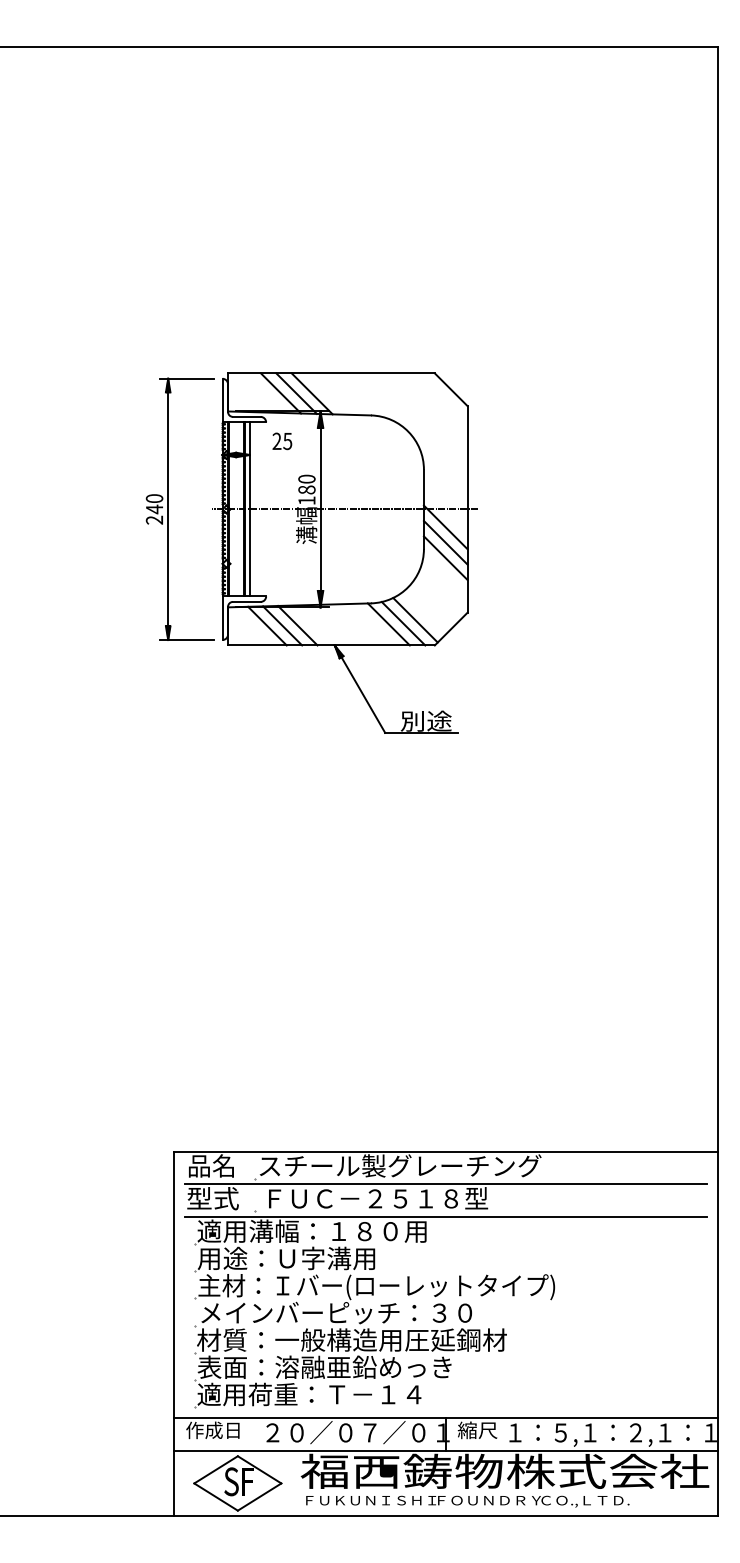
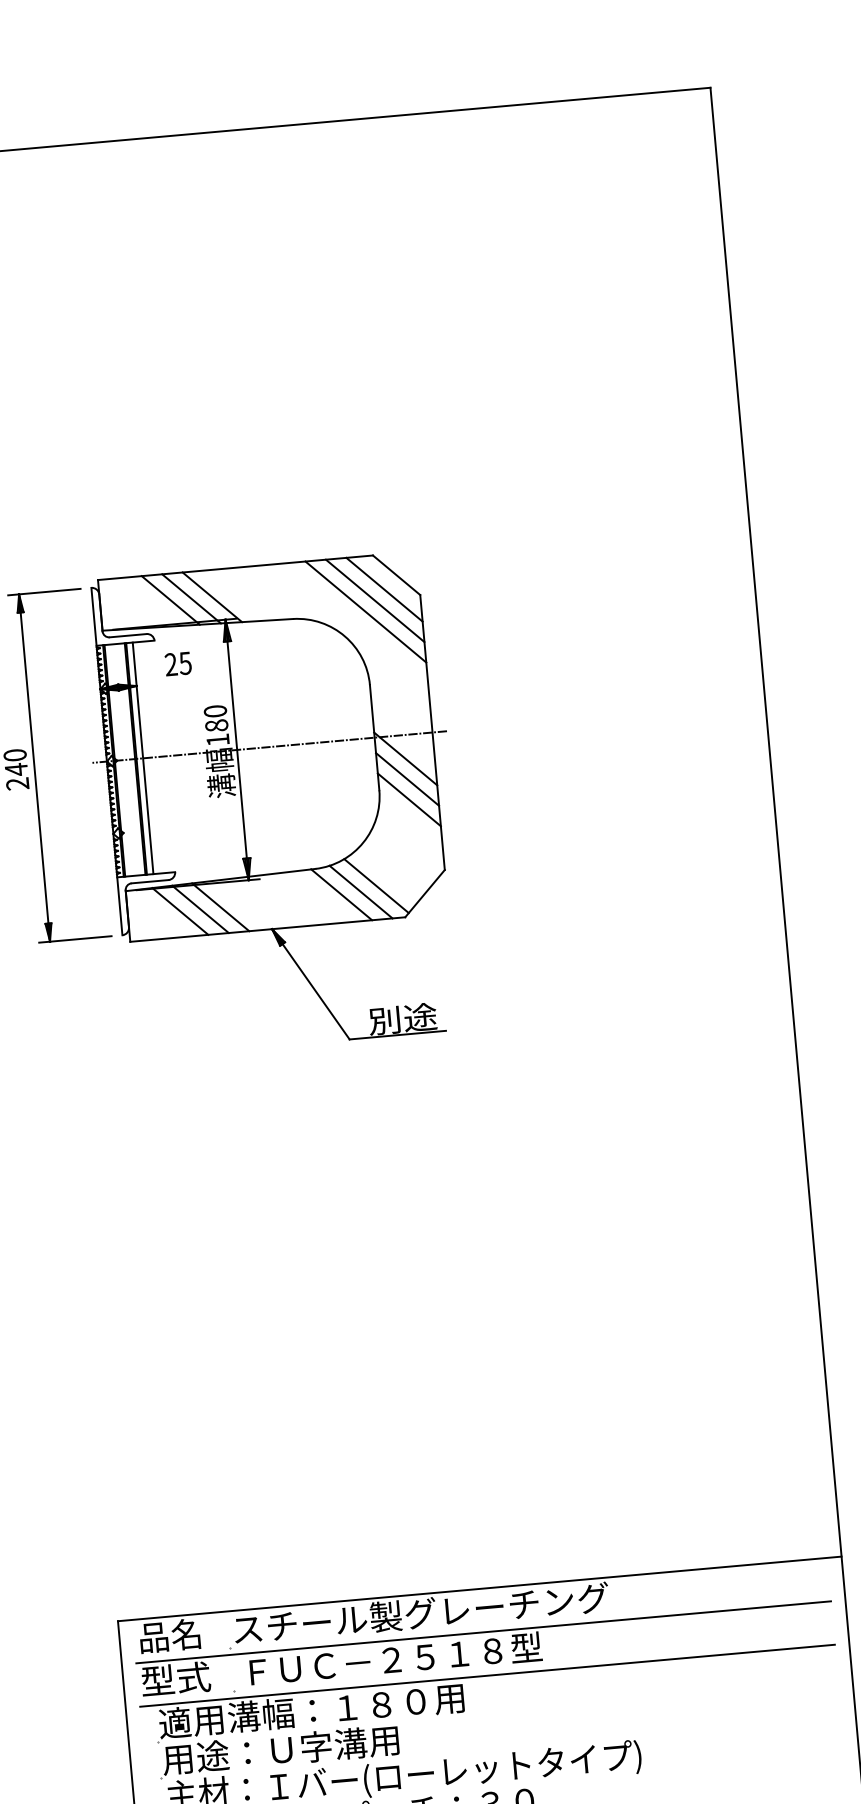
line: (440, 399) -> (383, 589), added
line: (433, 407) -> (375, 601), added
line: (425, 414) -> (365, 611), added

